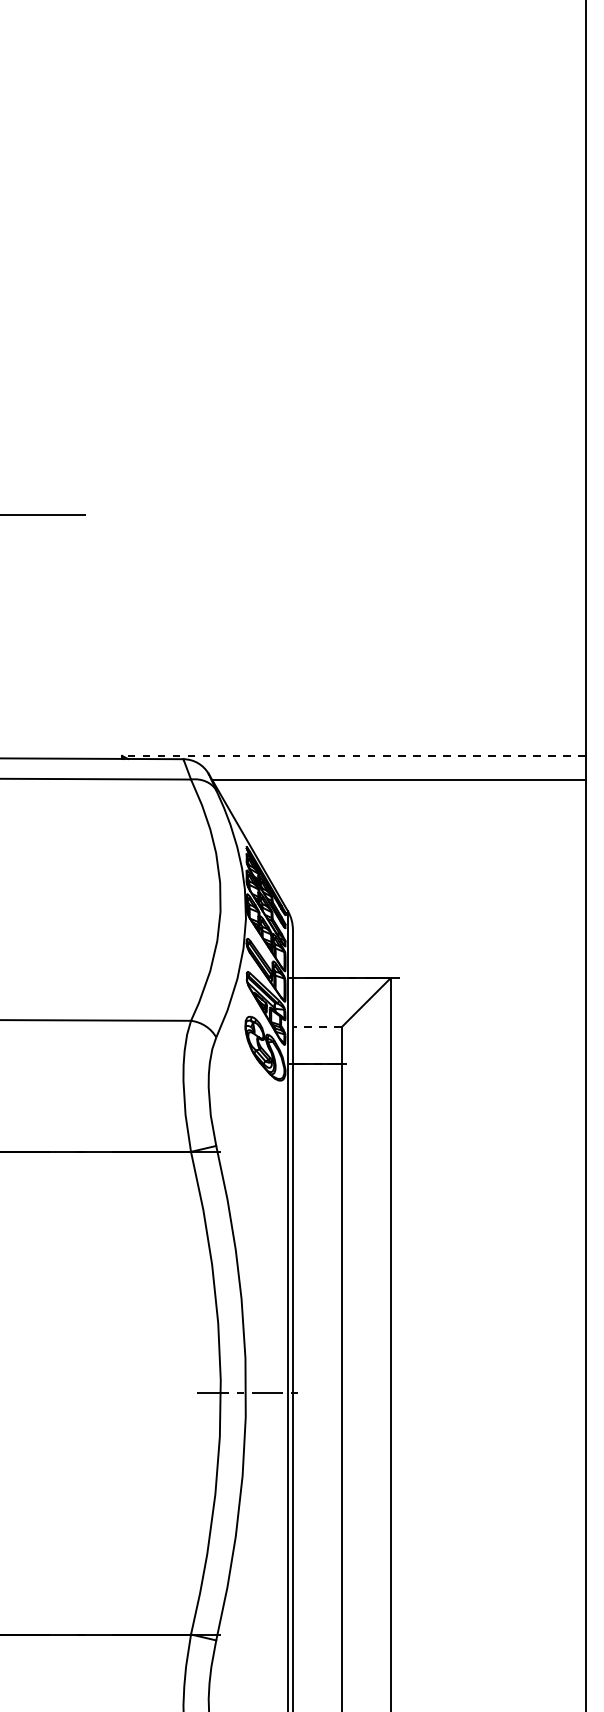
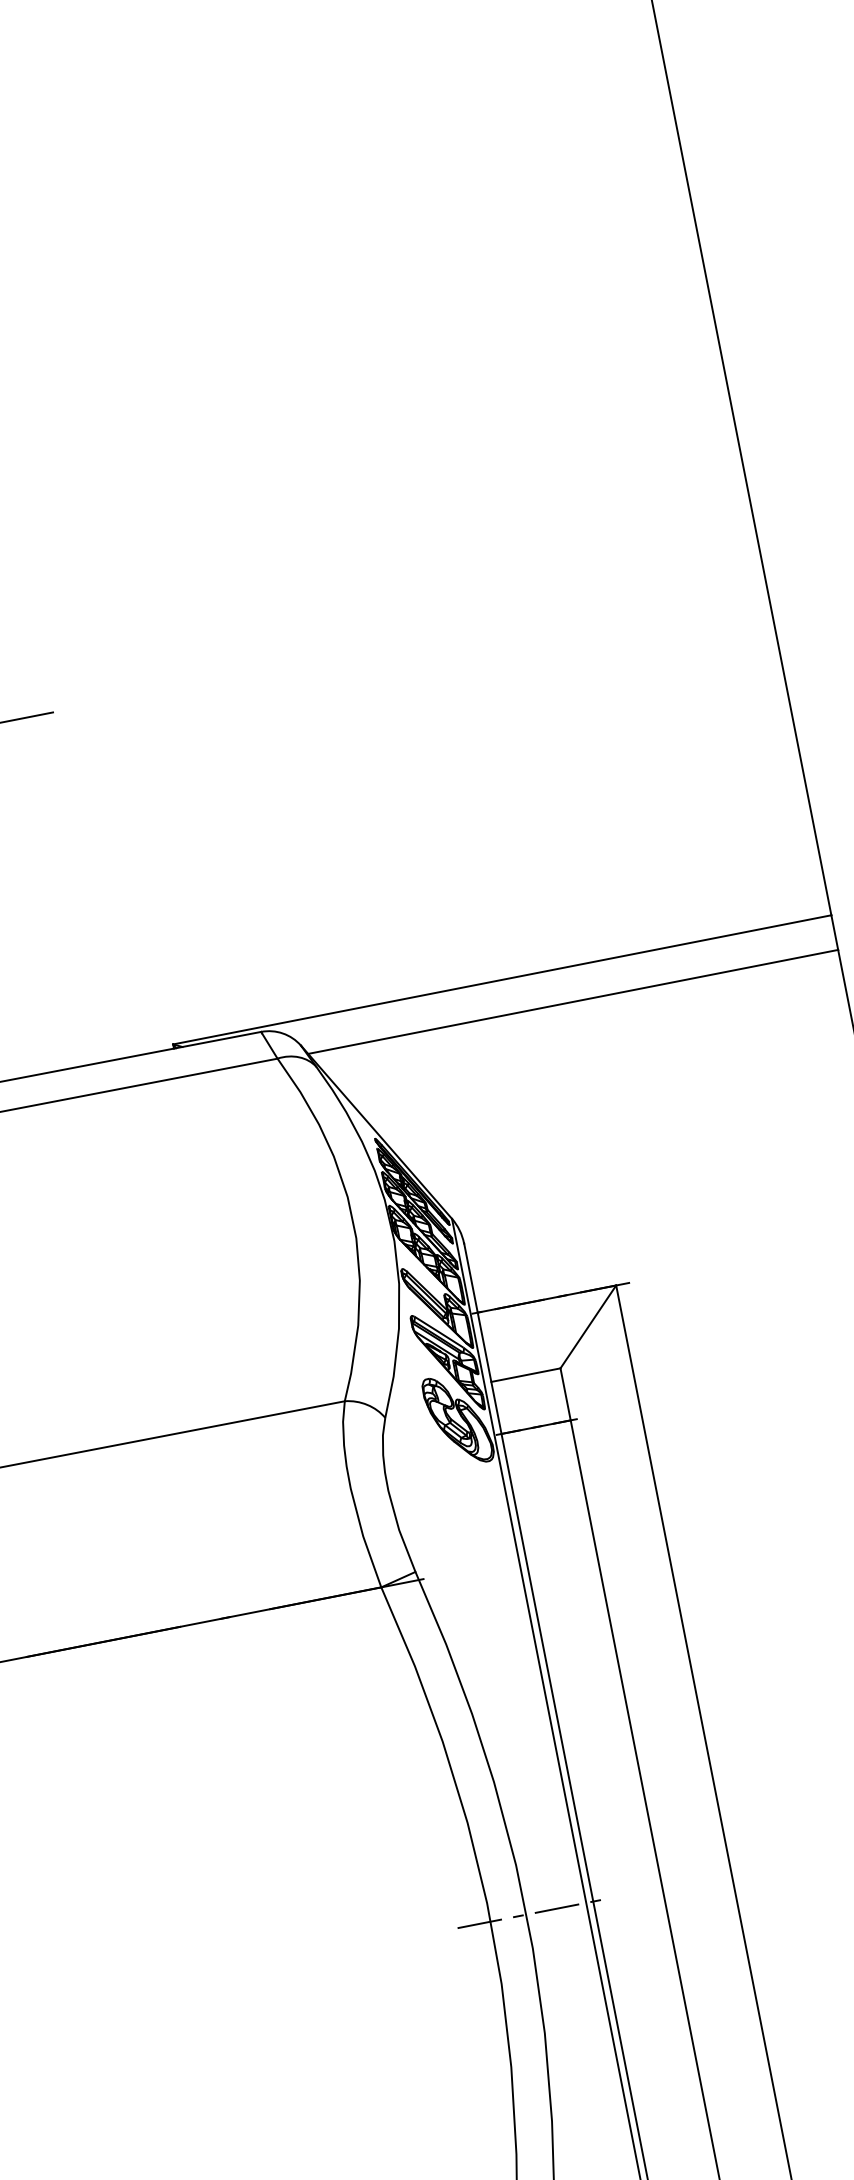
line: (353, 755) -> (501, 979), dashed -> solid
line: (316, 1027) -> (524, 1375), dashed -> solid

